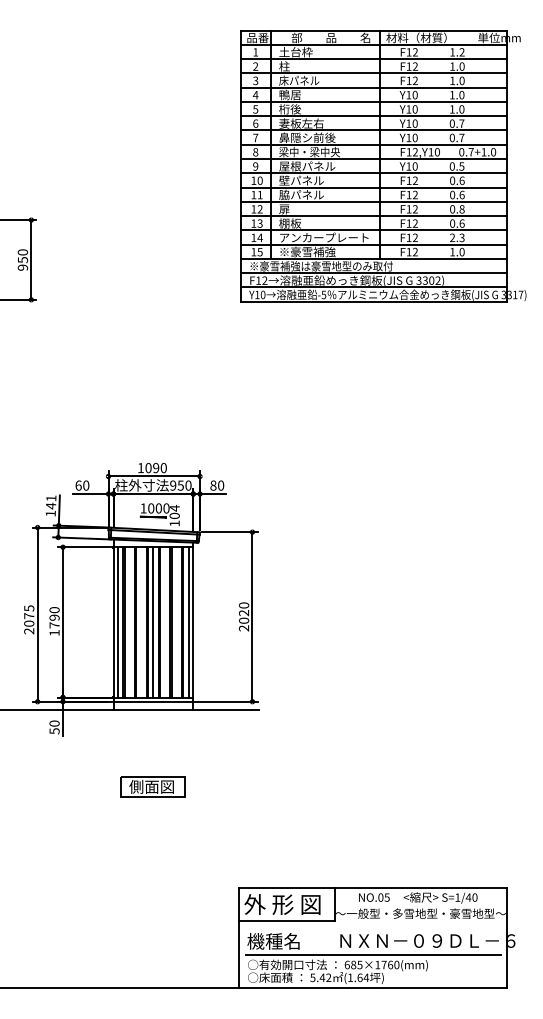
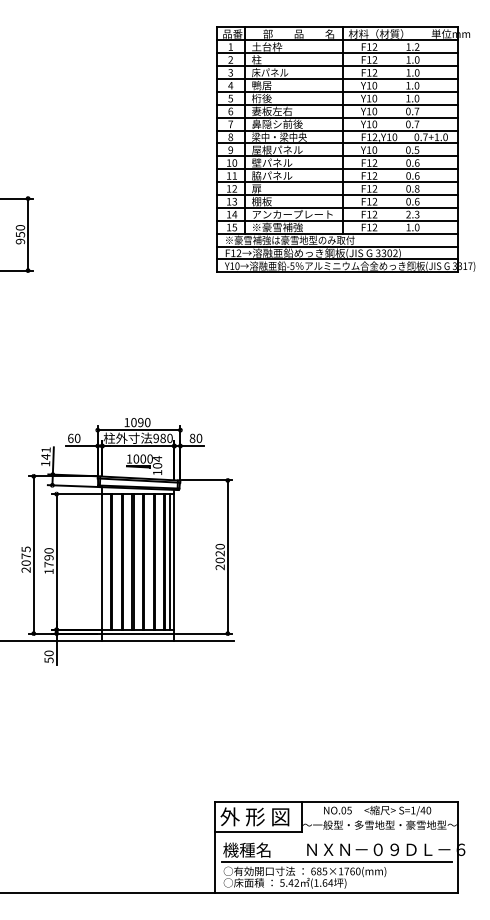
text: (180, 485) -> (162, 438), 950 -> 980
line: (118, 622) -> (106, 562), removed
line: (153, 622) -> (138, 562), removed
part: (152, 786) -> (137, 710), removed

